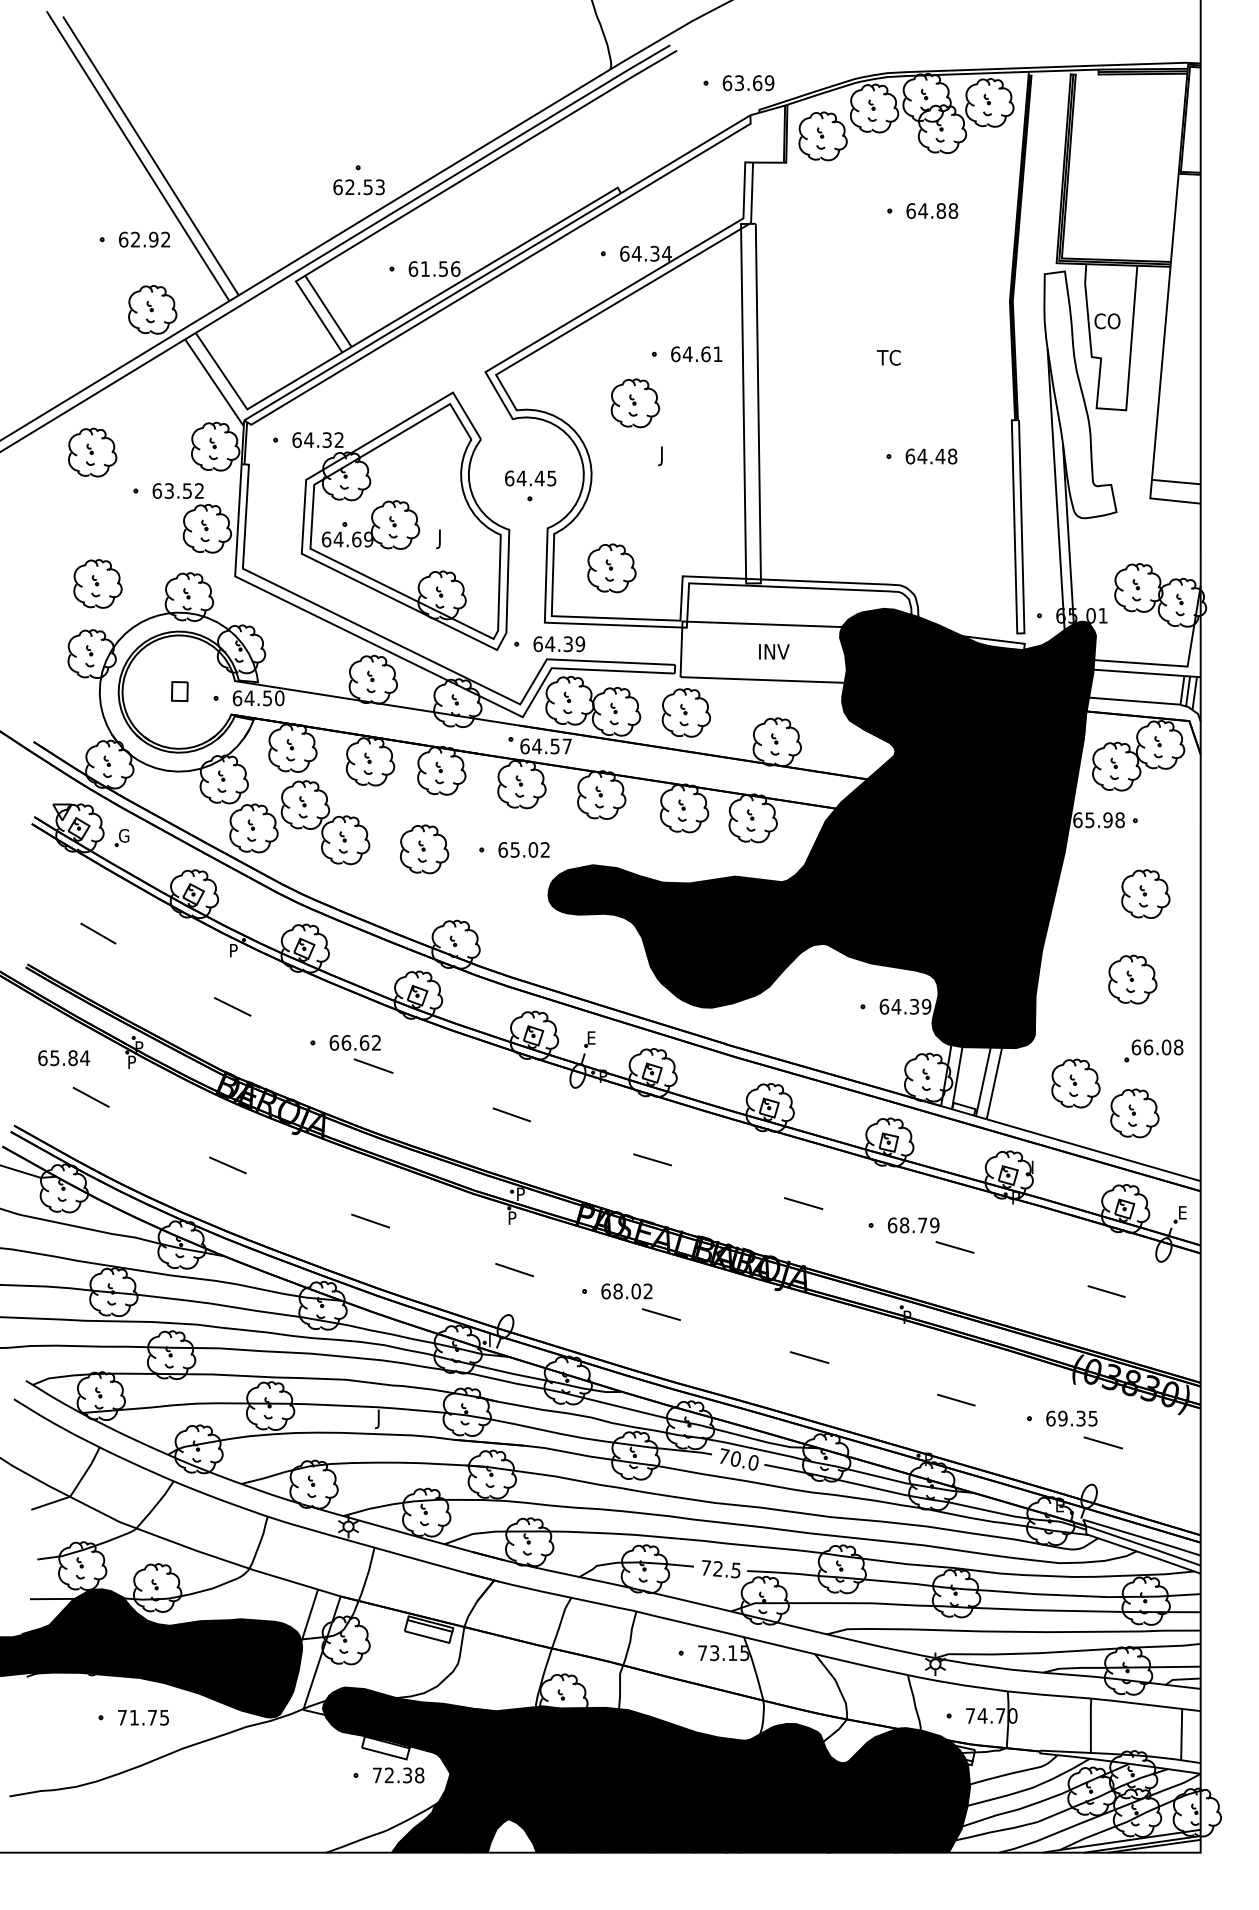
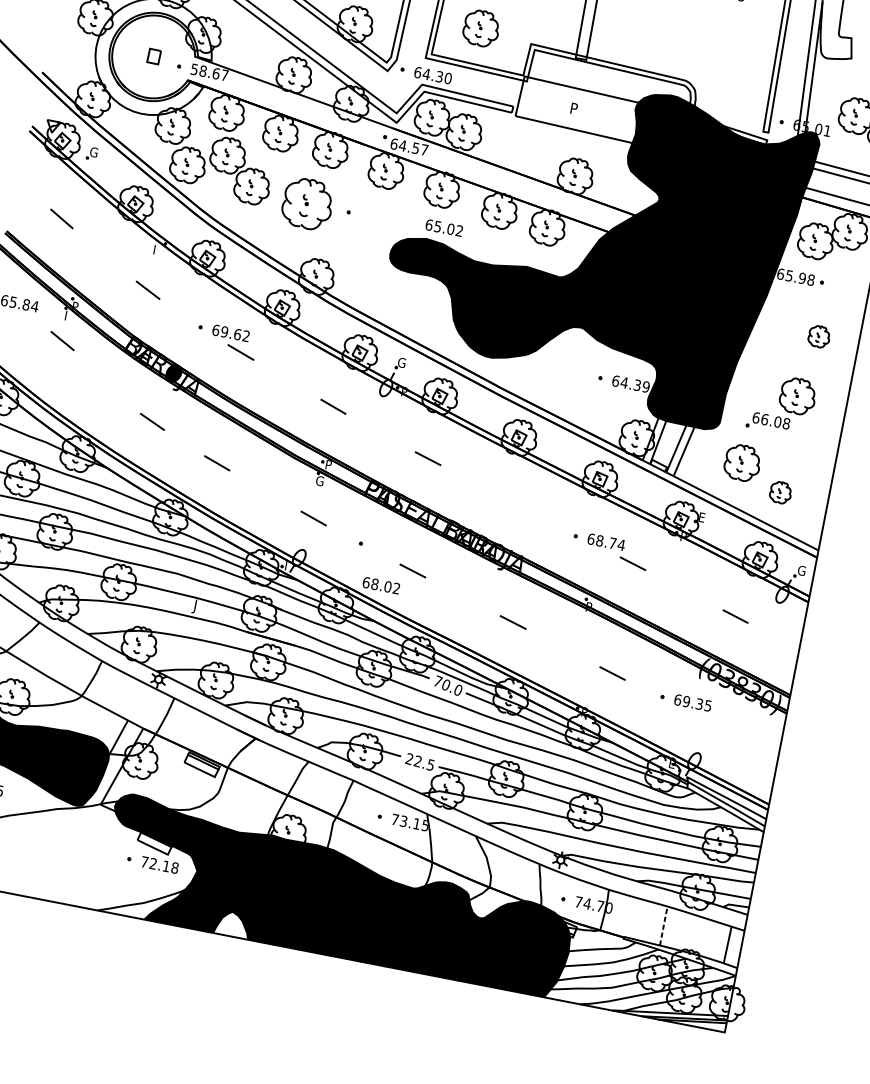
text: (579, 644) -> (447, 78), 64.39 -> 64.30
text: (771, 651) -> (584, 110), INV -> P
text: (258, 698) -> (209, 72), 64.50 -> 58.67
part: (685, 712) -> (514, 142), removed
part: (424, 849) -> (307, 204), size x1.4
text: (523, 849) -> (443, 227), moved
part: (1145, 893) -> (819, 336), size x0.6
text: (234, 947) -> (157, 247), P -> I
text: (592, 1037) -> (402, 362), E -> G
text: (346, 1042) -> (224, 331), 66.62 -> 69.62
part: (1153, 1050) -> (768, 422), moved
text: (132, 1059) -> (68, 314), P -> I
line: (90, 1096) -> (62, 340), moved
part: (1134, 1113) -> (780, 492), size x0.6
line: (227, 1165) -> (152, 421), moved
text: (1036, 1166) -> (702, 517), I -> E
line: (803, 1203) -> (530, 511), removed
text: (1183, 1212) -> (801, 570), E -> G
text: (513, 1217) -> (320, 480), P -> G
text: (934, 1225) -> (621, 545), 68.79 -> 68.74
text: (626, 1291) -> (381, 585), moved
line: (1102, 1442) -> (711, 724), removed
text: (706, 1567) -> (409, 758), 72.5 -> 22.5
line: (1090, 1725) -> (663, 925), solid -> dashed
text: (407, 1775) -> (166, 866), 72.38 -> 72.18

